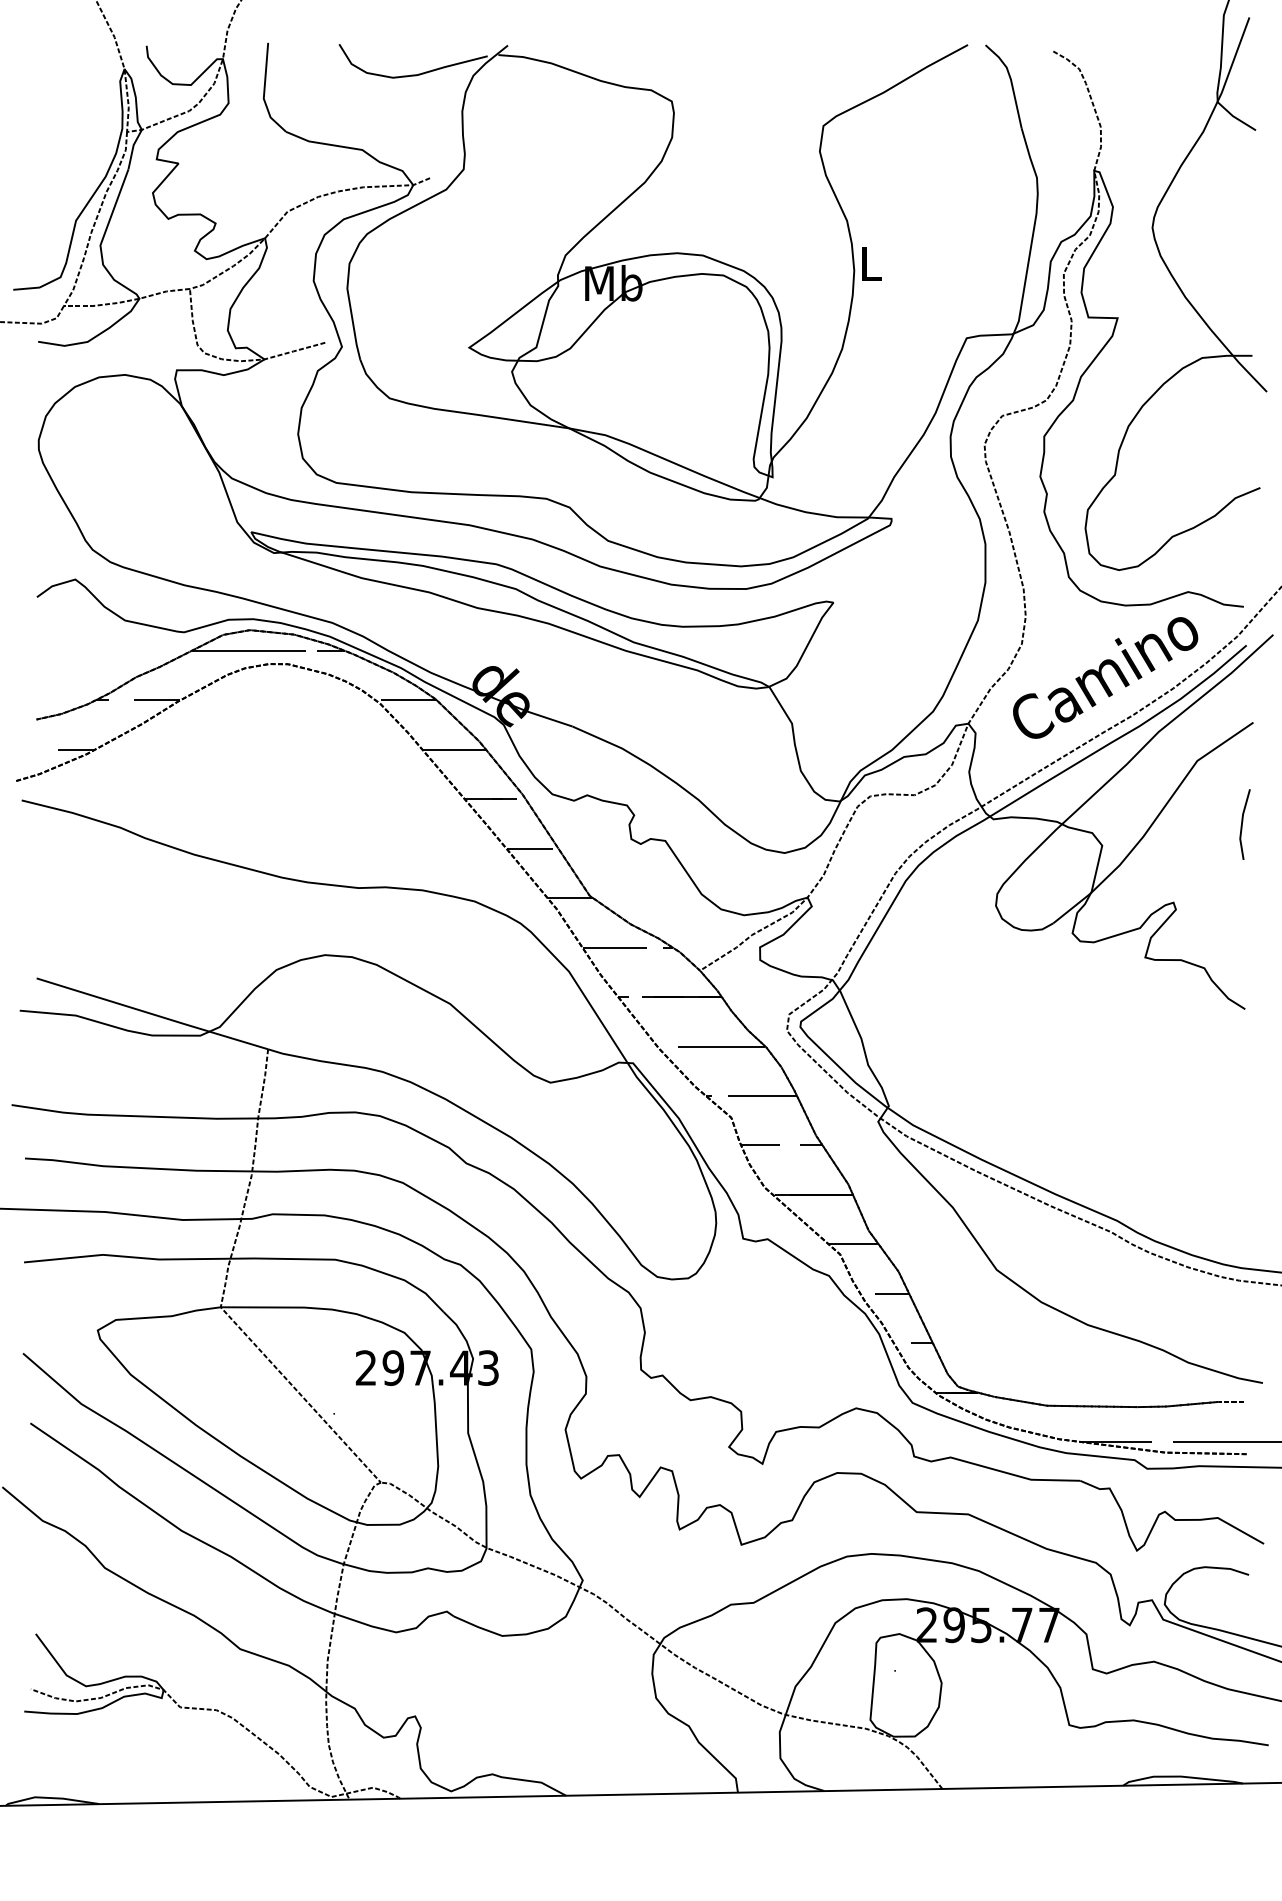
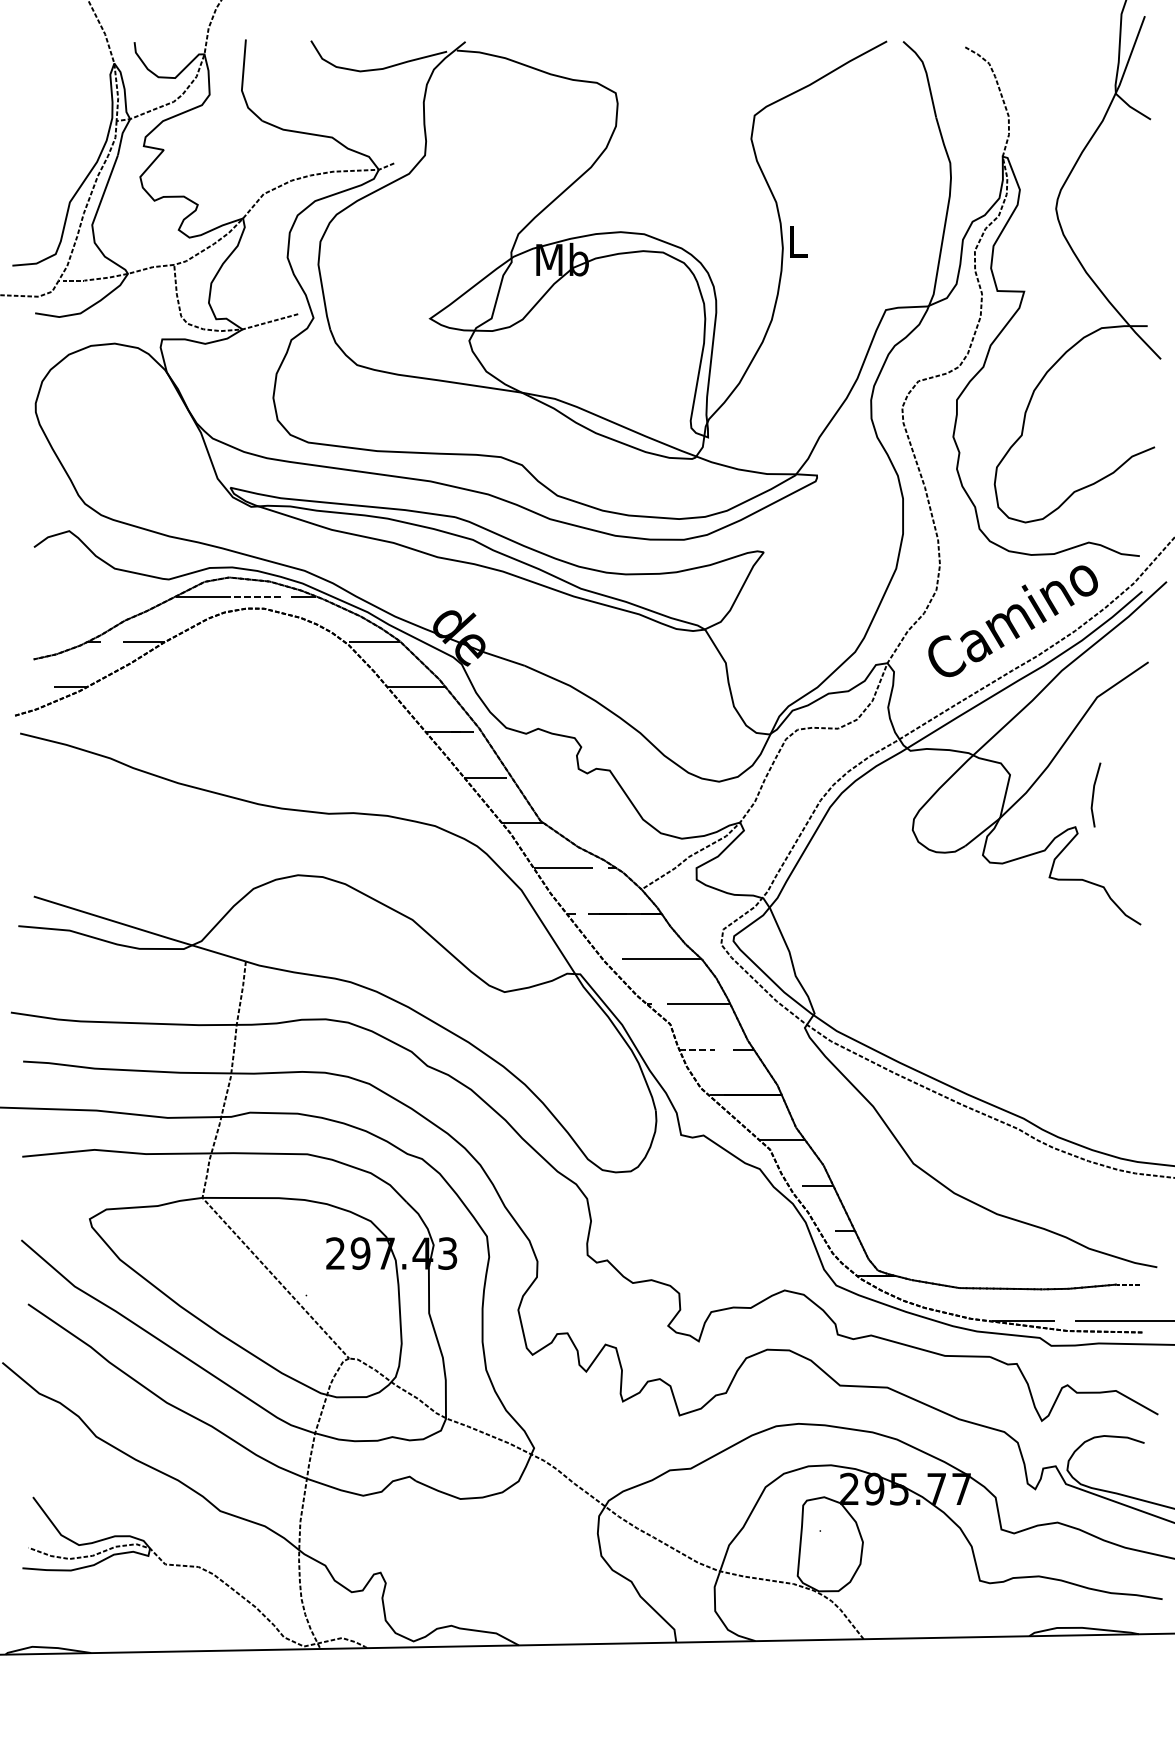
line: (275, 650) -> (252, 596), solid -> dashed
line: (1242, 824) -> (1093, 794), moved
line: (761, 1145) -> (697, 1049), solid -> dashed

